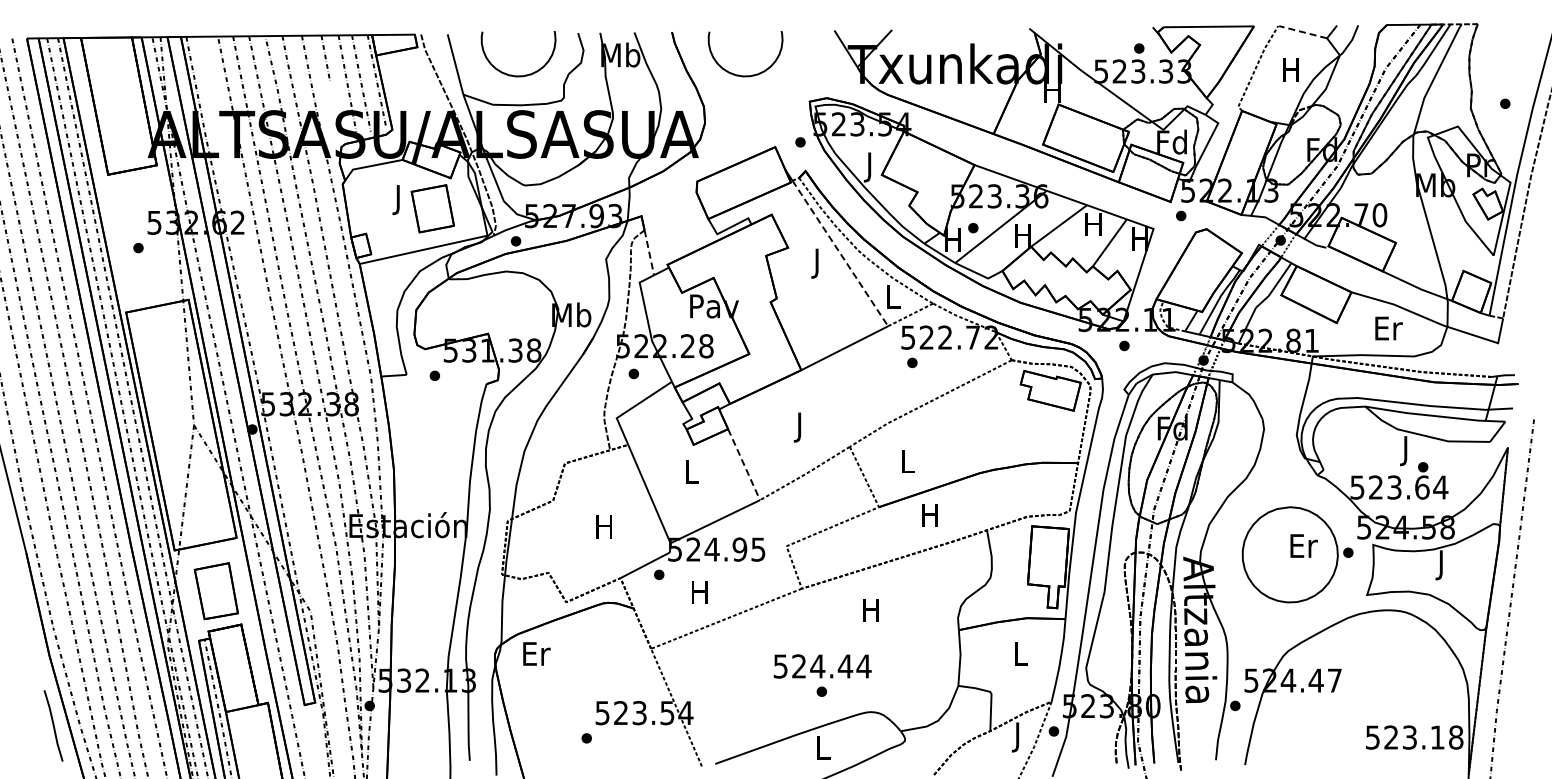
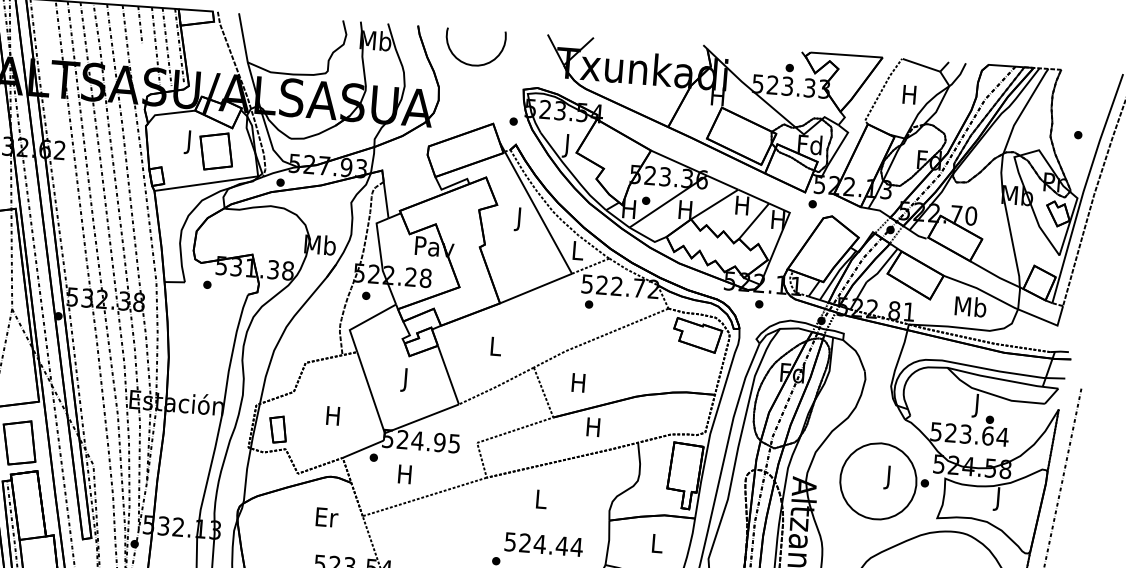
line: (1303, 32) -> (921, 65), dashed -> solid
curve: (512, 74) -> (288, 49), removed
line: (649, 252) -> (386, 199), dashed -> solid
line: (840, 253) -> (538, 212), dashed -> solid
text: (1387, 327) -> (970, 306), Er -> Mb
text: (800, 427) -> (495, 349), J -> L
text: (906, 461) -> (578, 382), L -> H
line: (744, 464) -> (448, 375), dashed -> solid
text: (691, 475) -> (405, 380), L -> J
part: (536, 548) -> (277, 428), added
text: (1303, 549) -> (889, 477), Er -> J
text: (870, 610) -> (540, 499), H -> L
text: (536, 653) -> (326, 517), moved
text: (822, 666) -> (543, 544), moved

